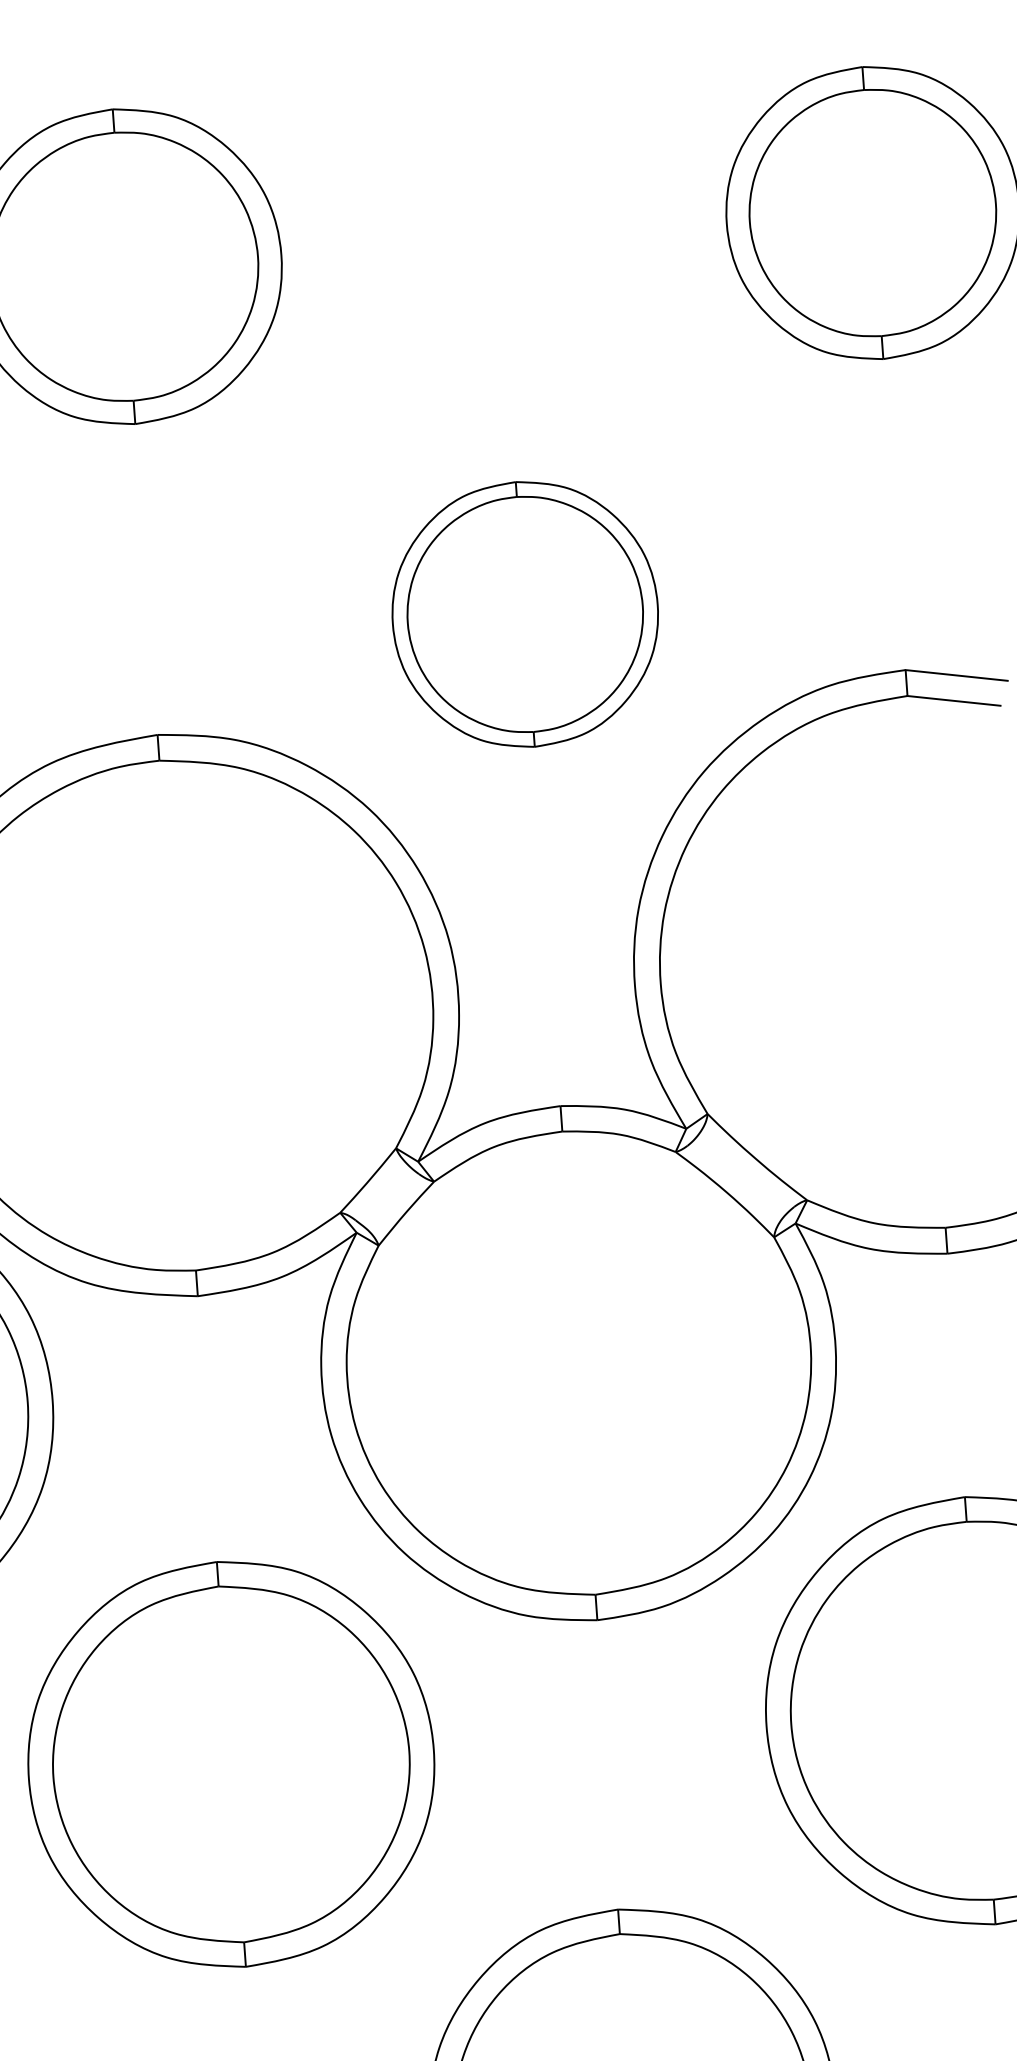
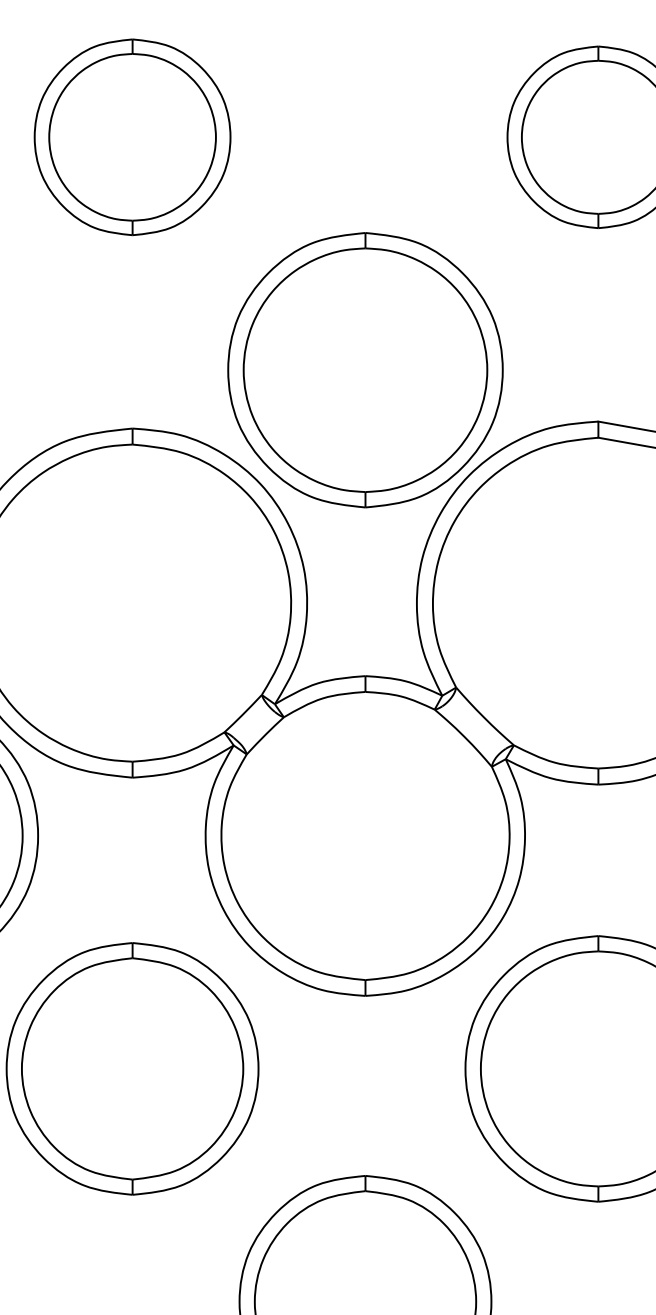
part: (525, 614) -> (365, 370), size x1.67

